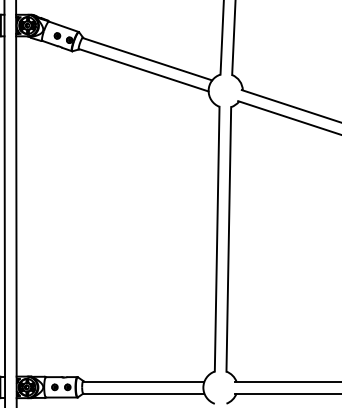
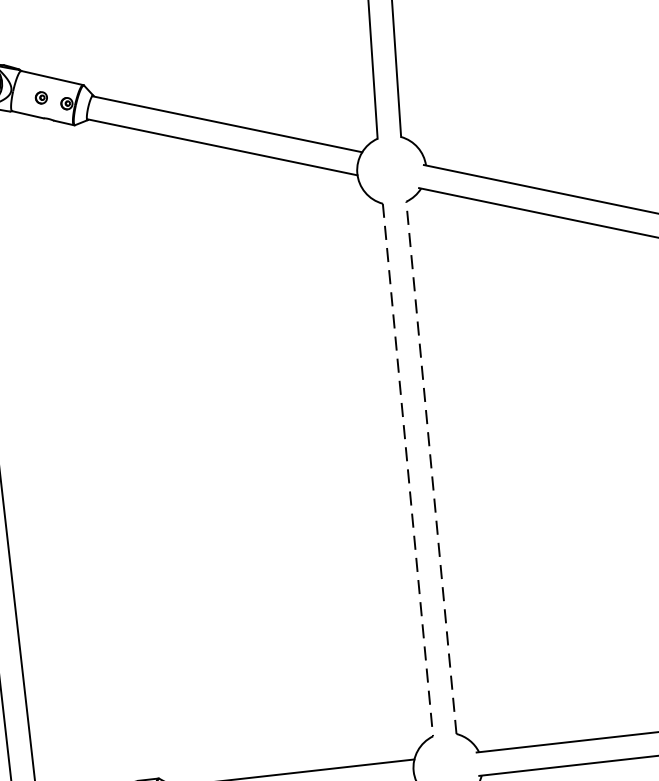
line: (228, 238) -> (430, 466), solid -> dashed
line: (217, 239) -> (408, 470), solid -> dashed

